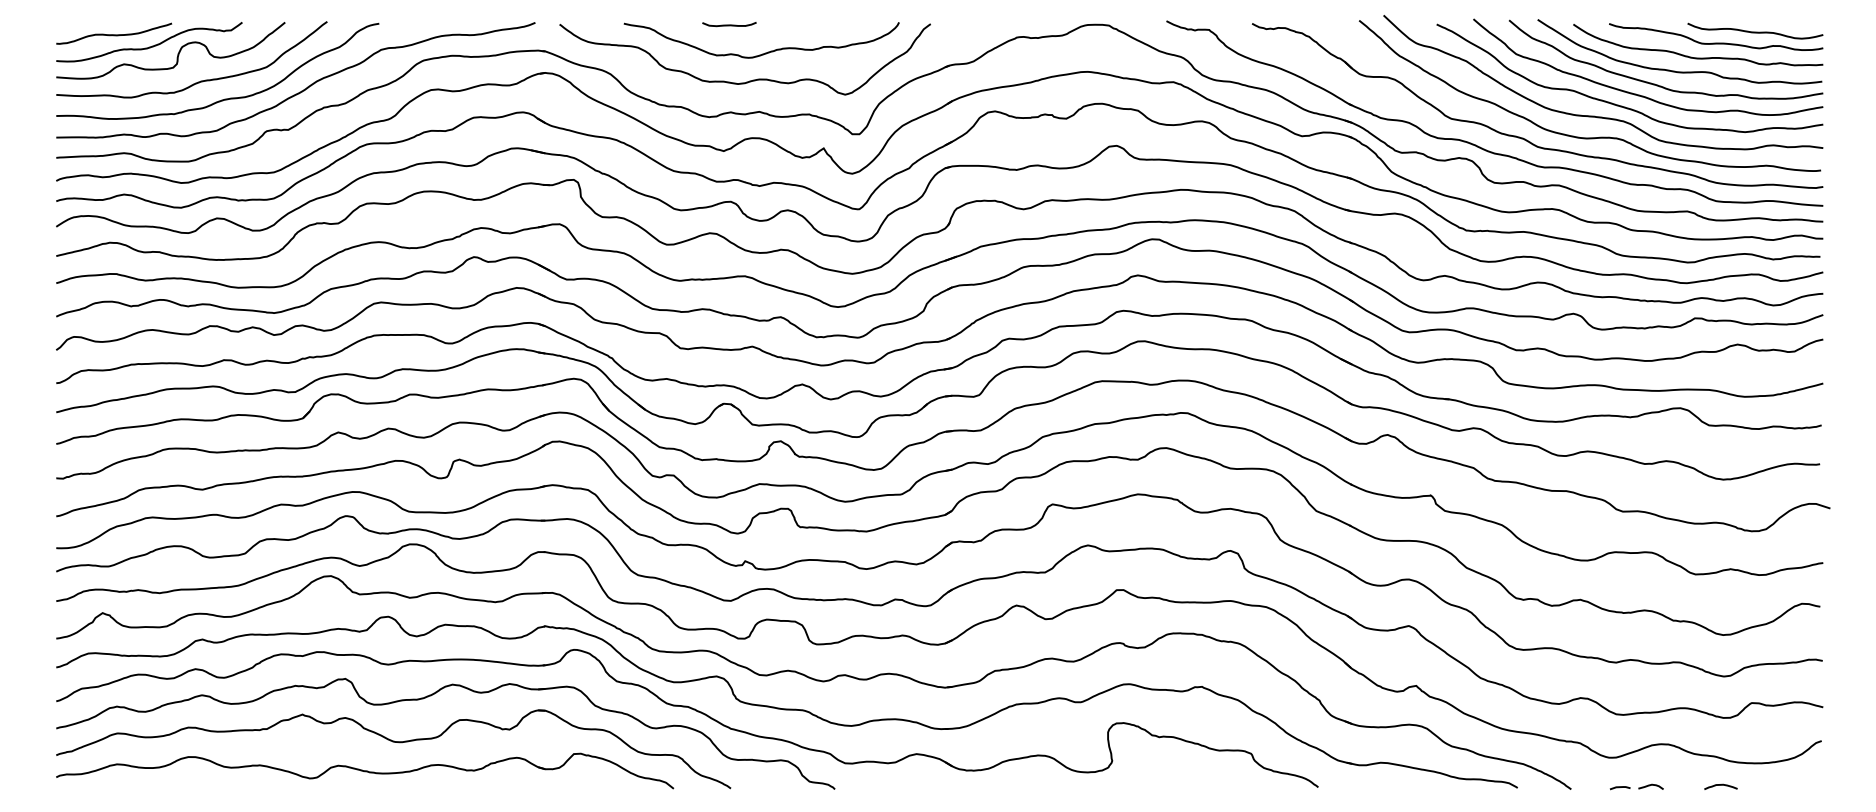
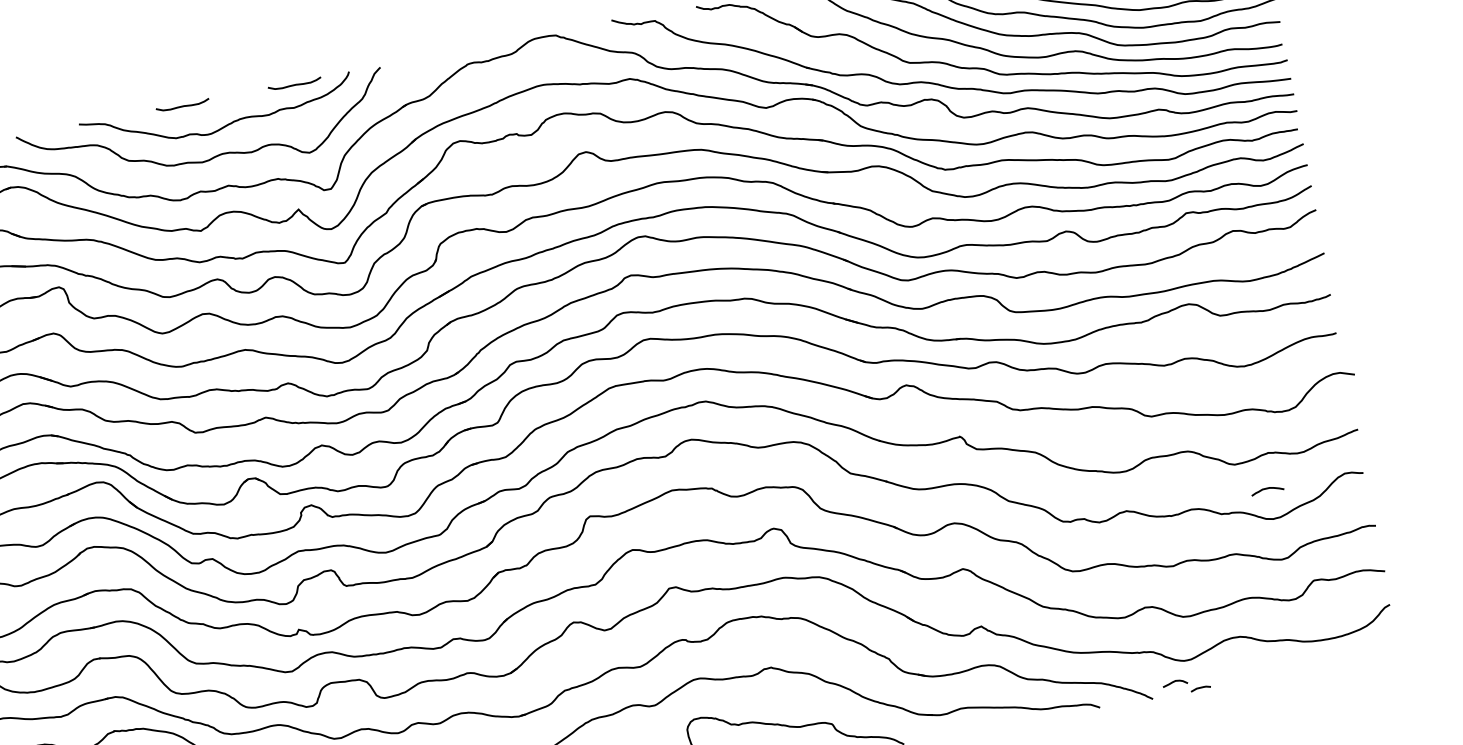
curve: (843, 24) -> (294, 84), added
curve: (1650, 785) -> (1174, 681), moved
curve: (1720, 785) -> (1266, 489), moved

